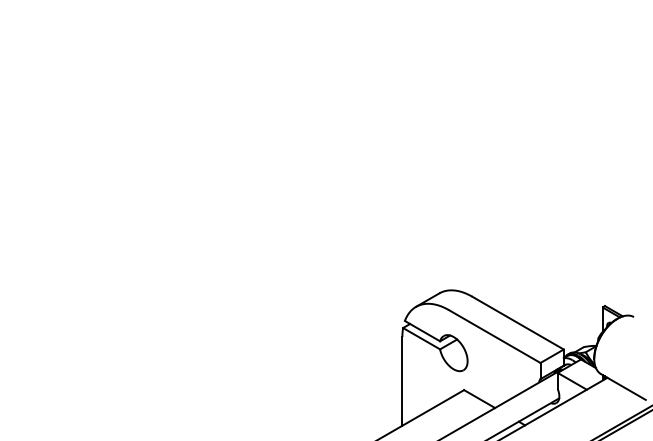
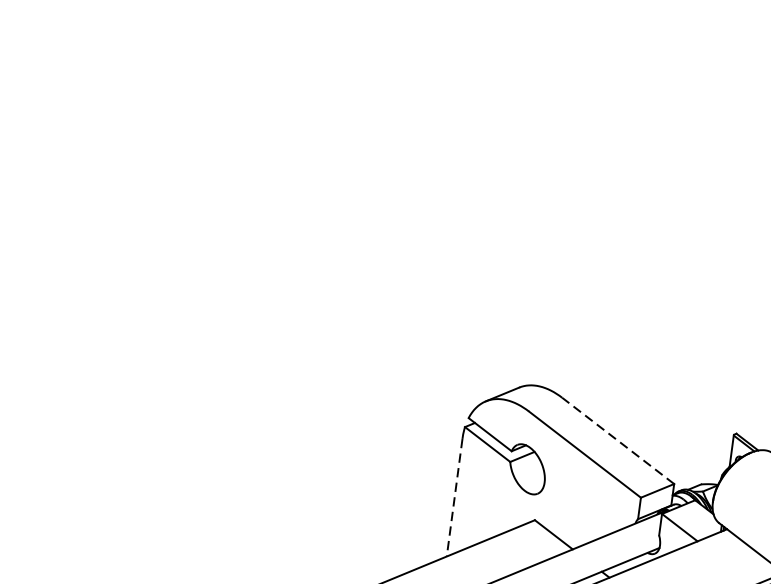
line: (518, 323) -> (618, 441), solid -> dashed
line: (402, 381) -> (454, 497), solid -> dashed

